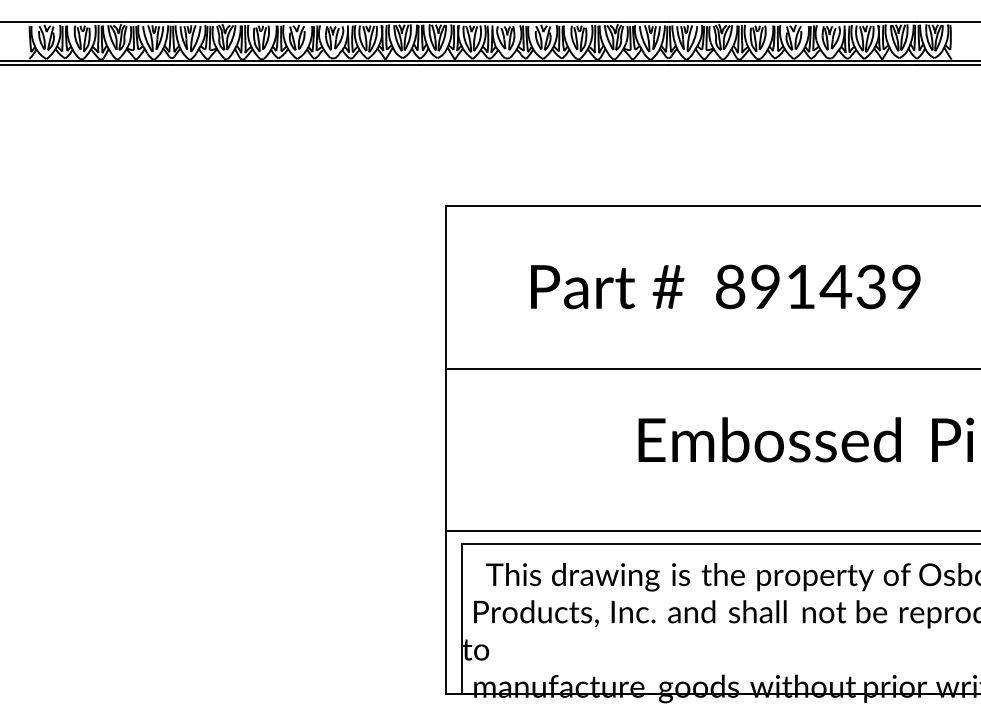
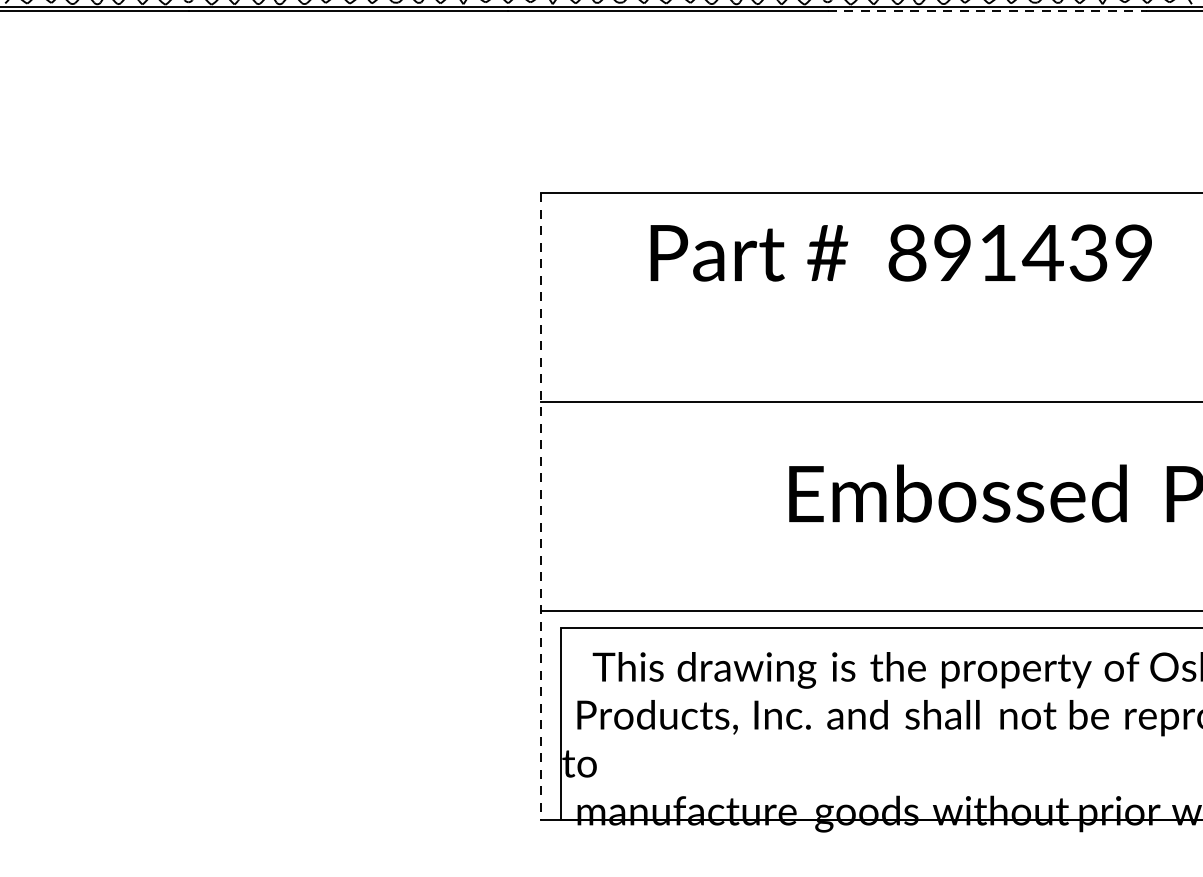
line: (793, 65) -> (988, 11), solid -> dashed
text: (725, 286) -> (900, 252), moved
line: (445, 450) -> (540, 507), solid -> dashed

